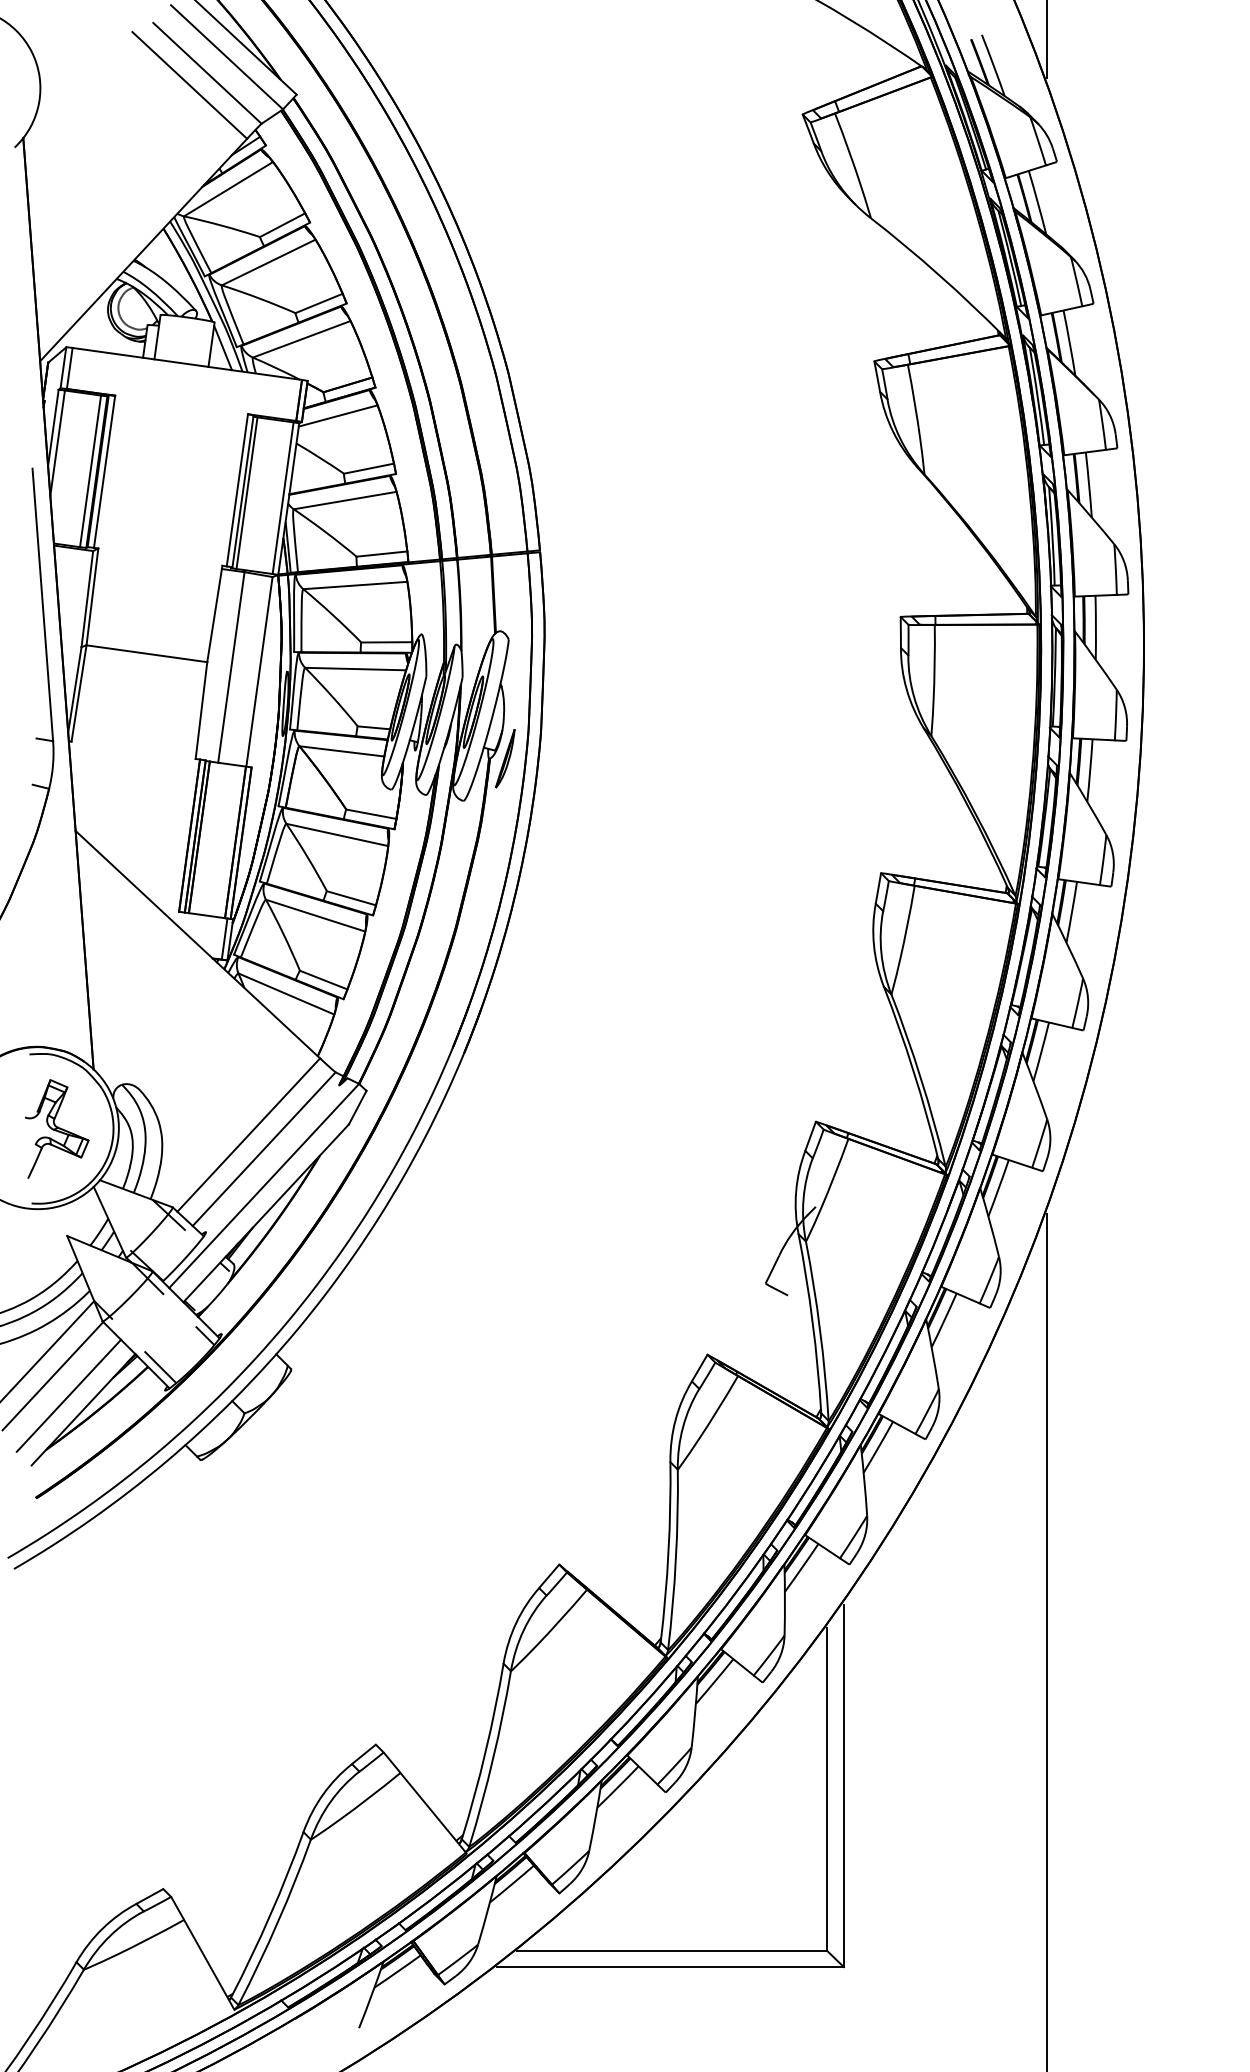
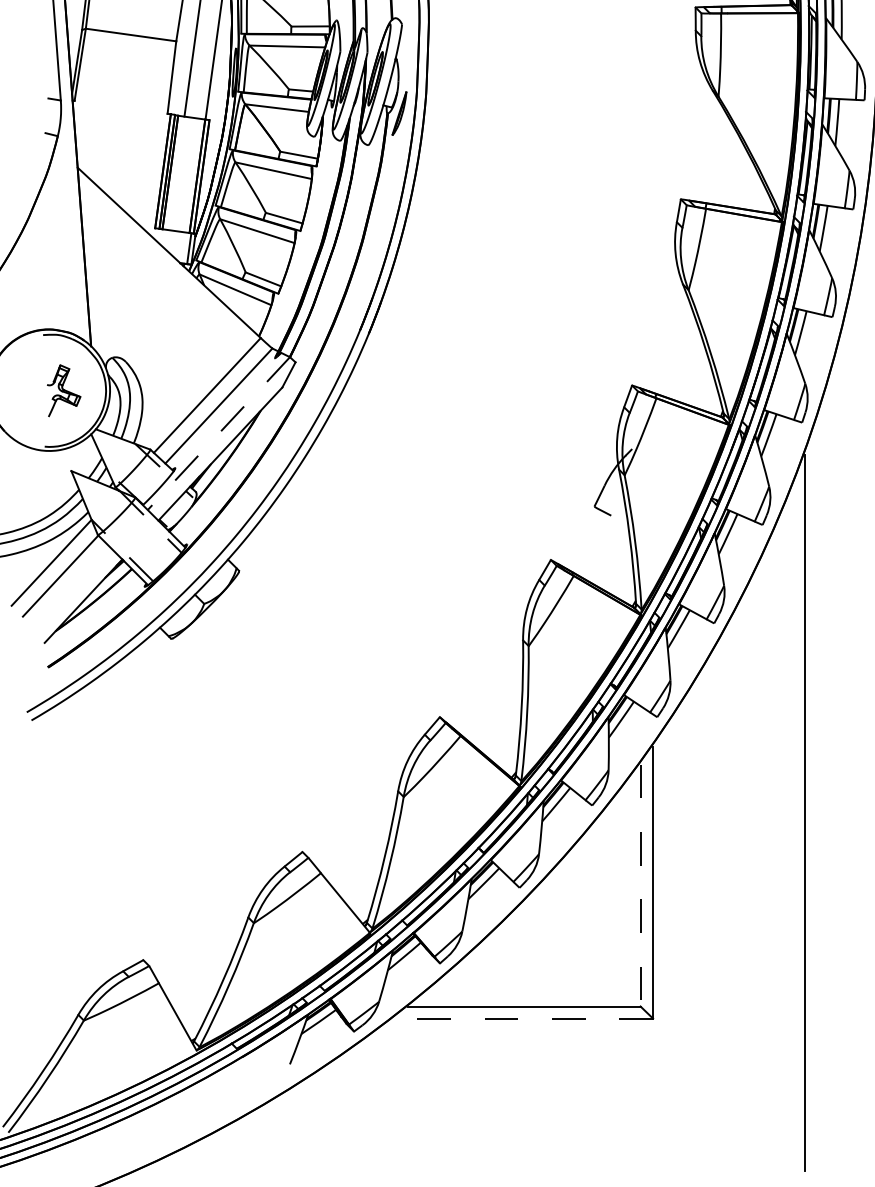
part: (57, 1128) -> (64, 390), size x0.7
line: (263, 1186) -> (218, 433), solid -> dashed
line: (68, 1395) -> (72, 590), removed
line: (827, 1789) -> (640, 885), solid -> dashed
line: (670, 1967) -> (523, 1018), solid -> dashed

